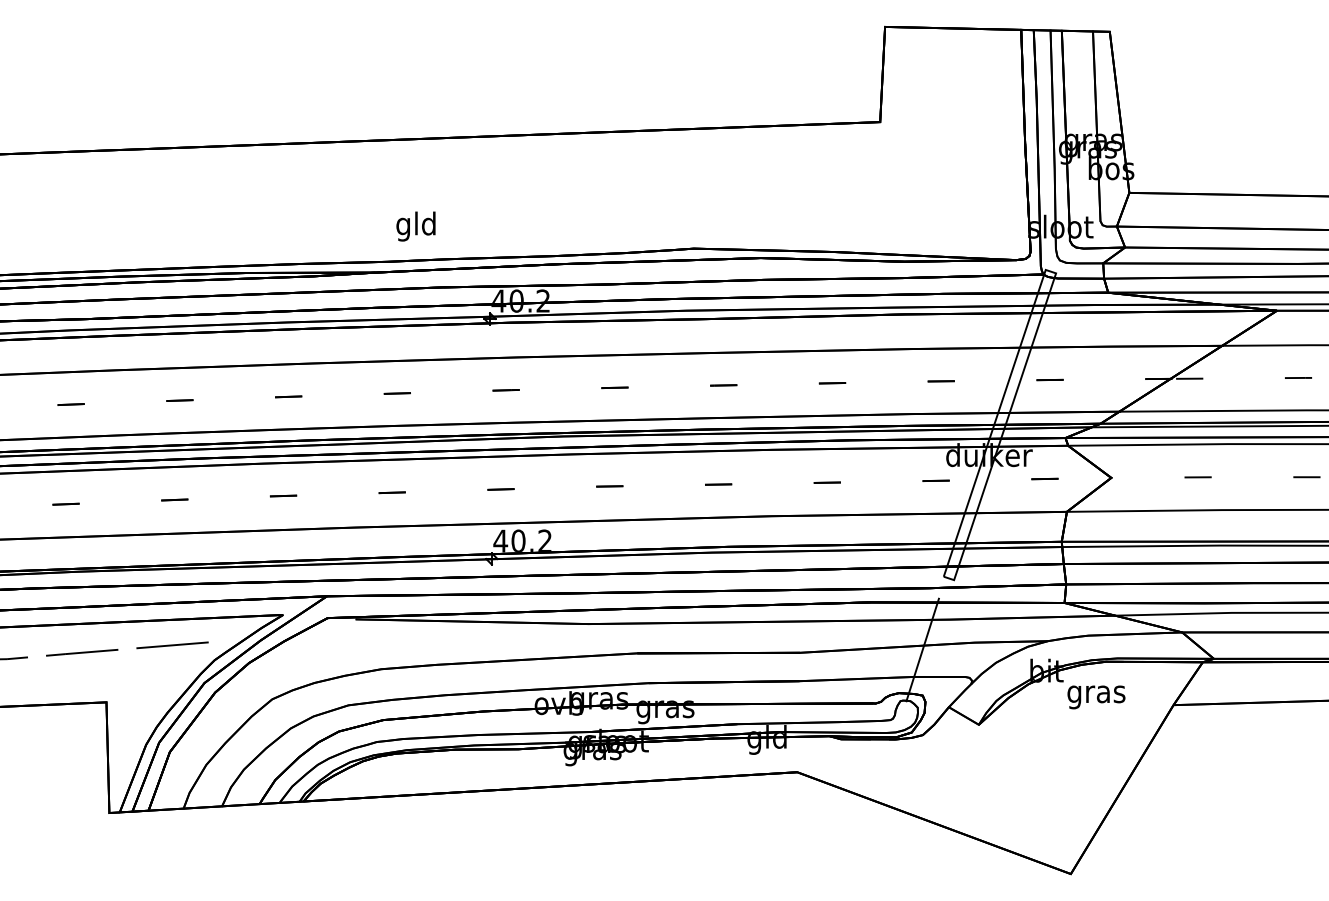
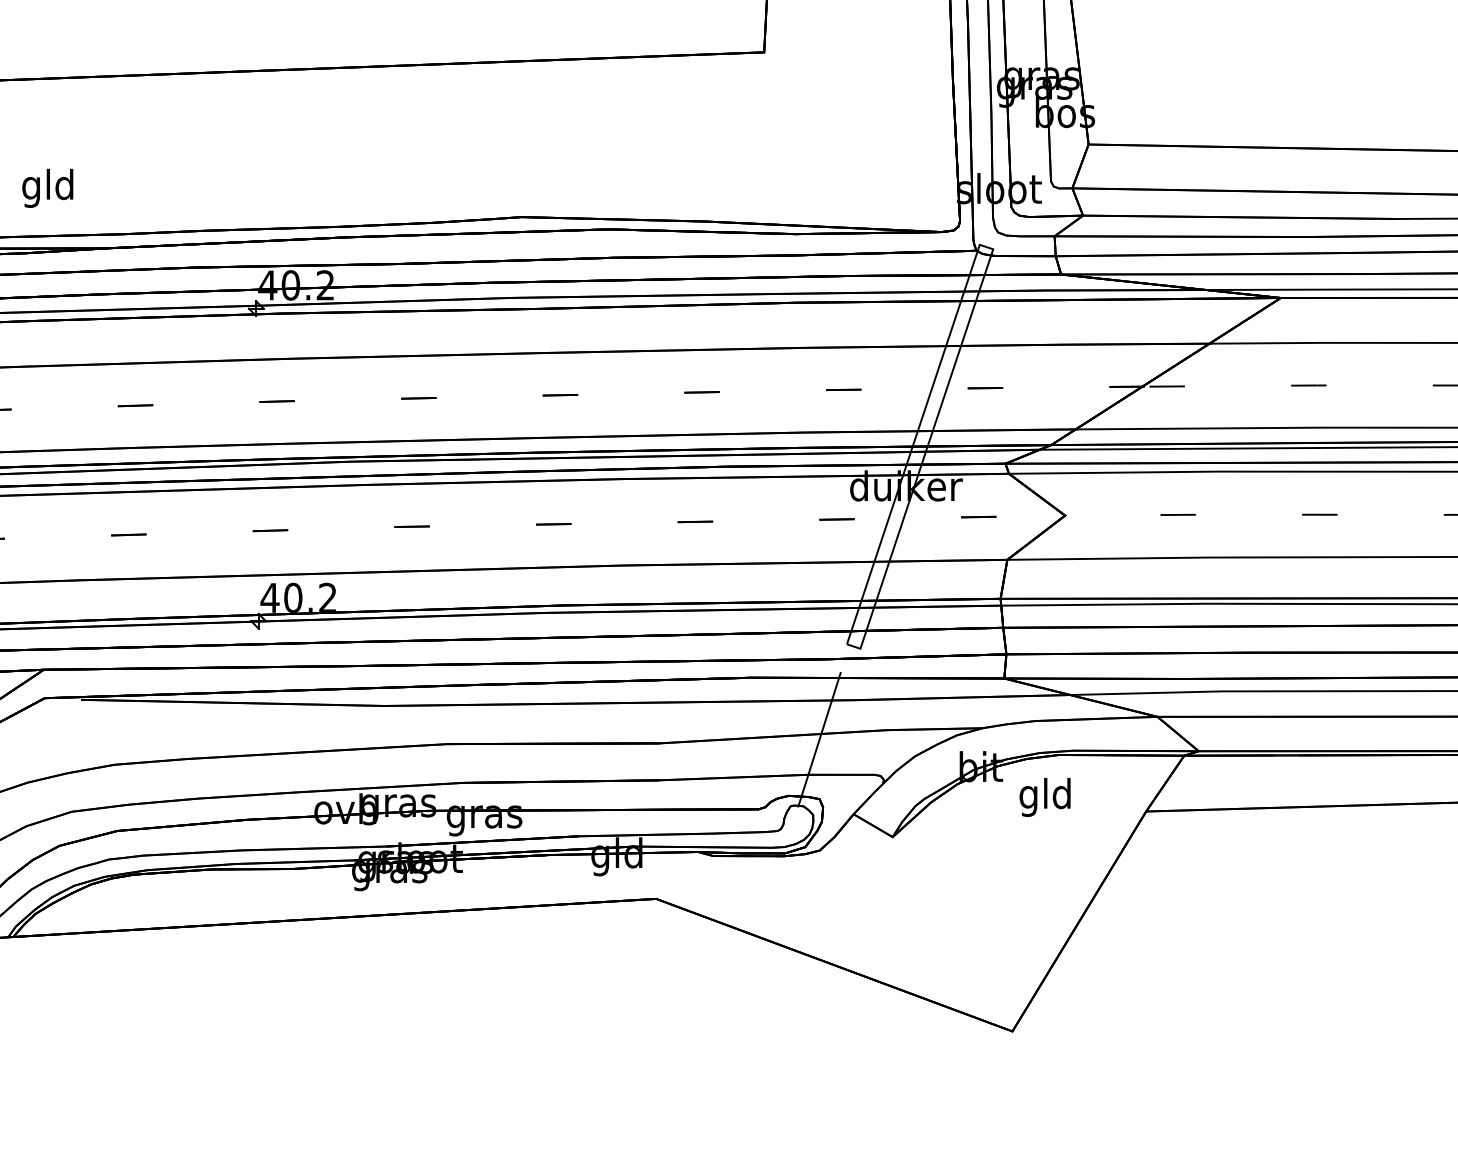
text: (415, 226) -> (47, 188), moved
text: (1096, 694) -> (1045, 797), gras -> gld

